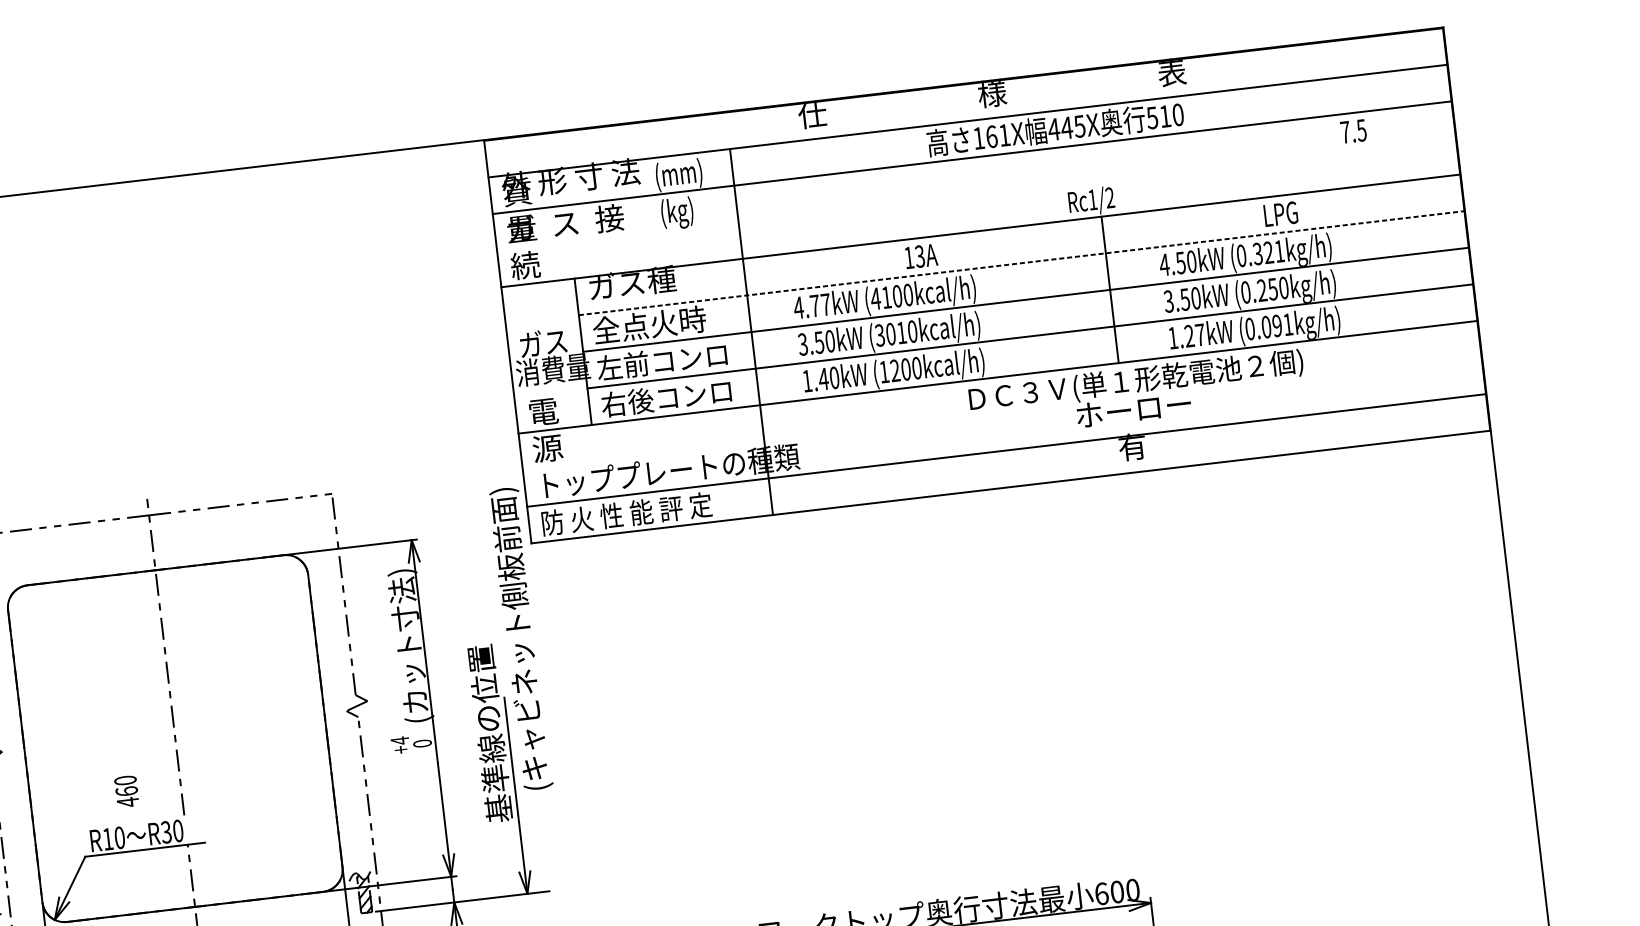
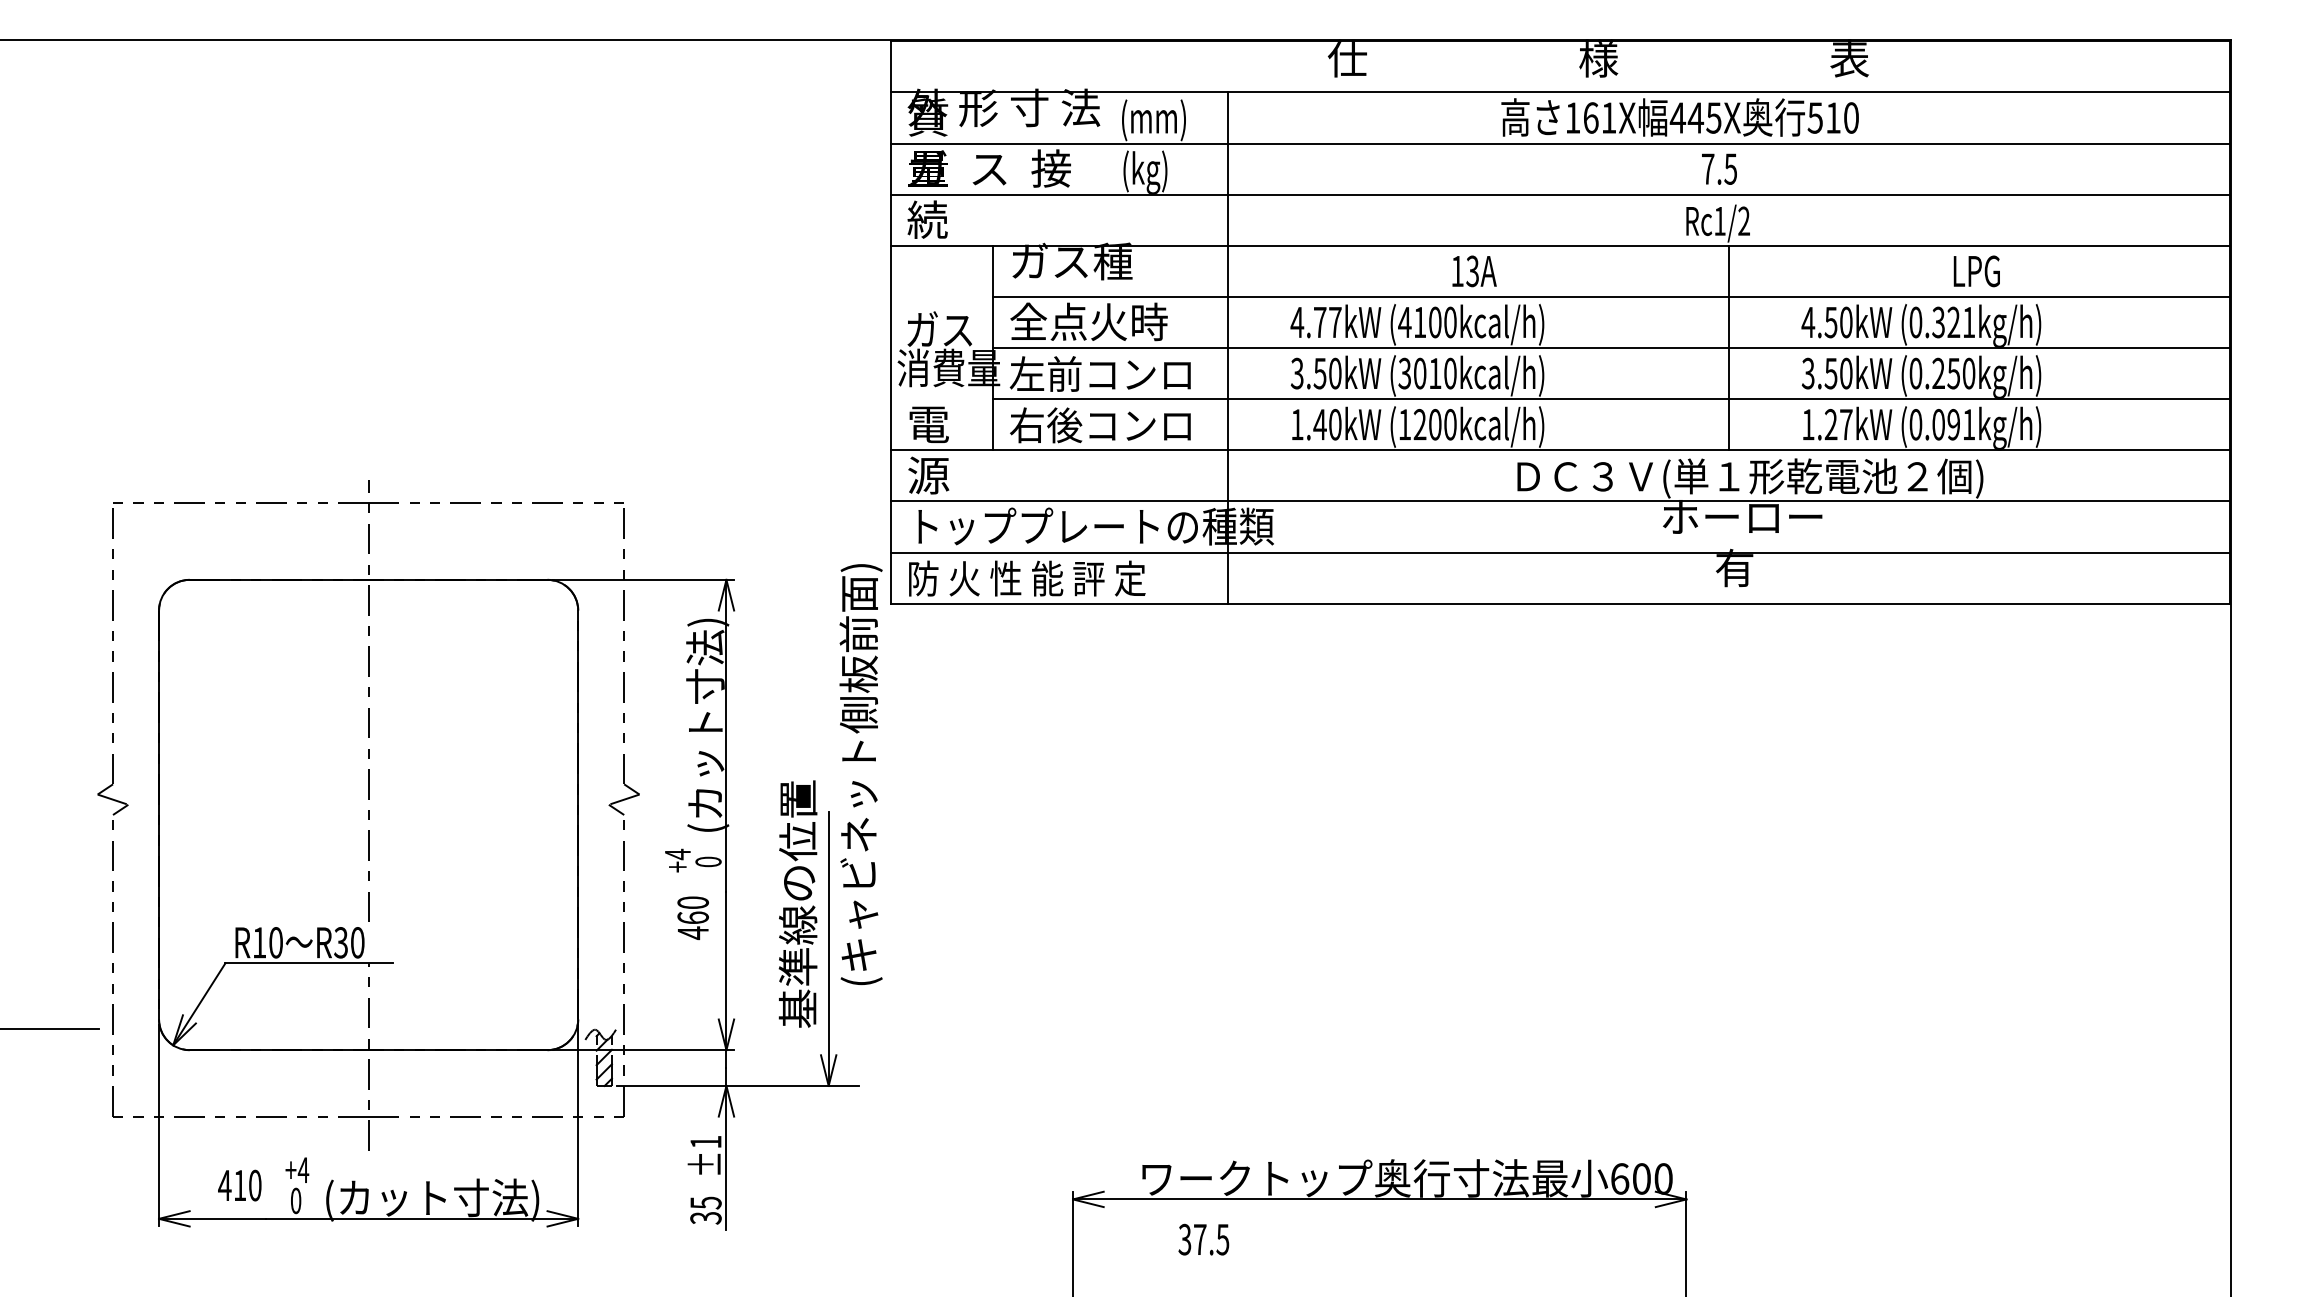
text: (1353, 130) -> (1719, 168), moved
line: (976, 194) -> (1560, 194), added
line: (1021, 262) -> (1611, 296), dashed -> solid
line: (1002, 413) -> (1560, 501), added
text: (520, 638) -> (860, 774), moved
text: (489, 733) -> (797, 903), moved
text: (126, 791) -> (692, 917), moved

